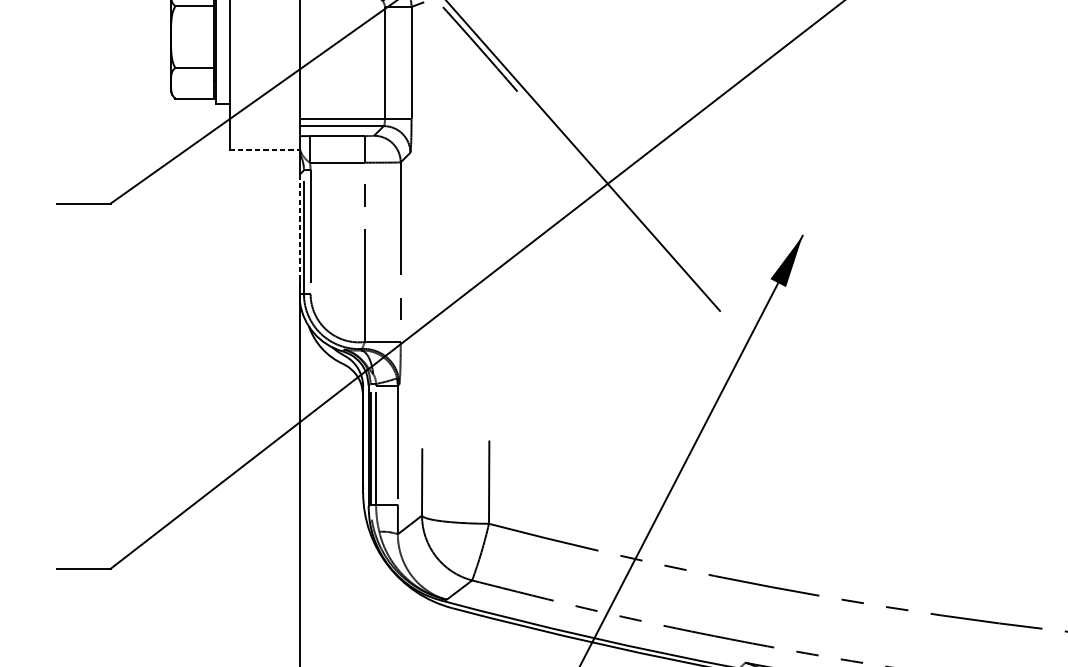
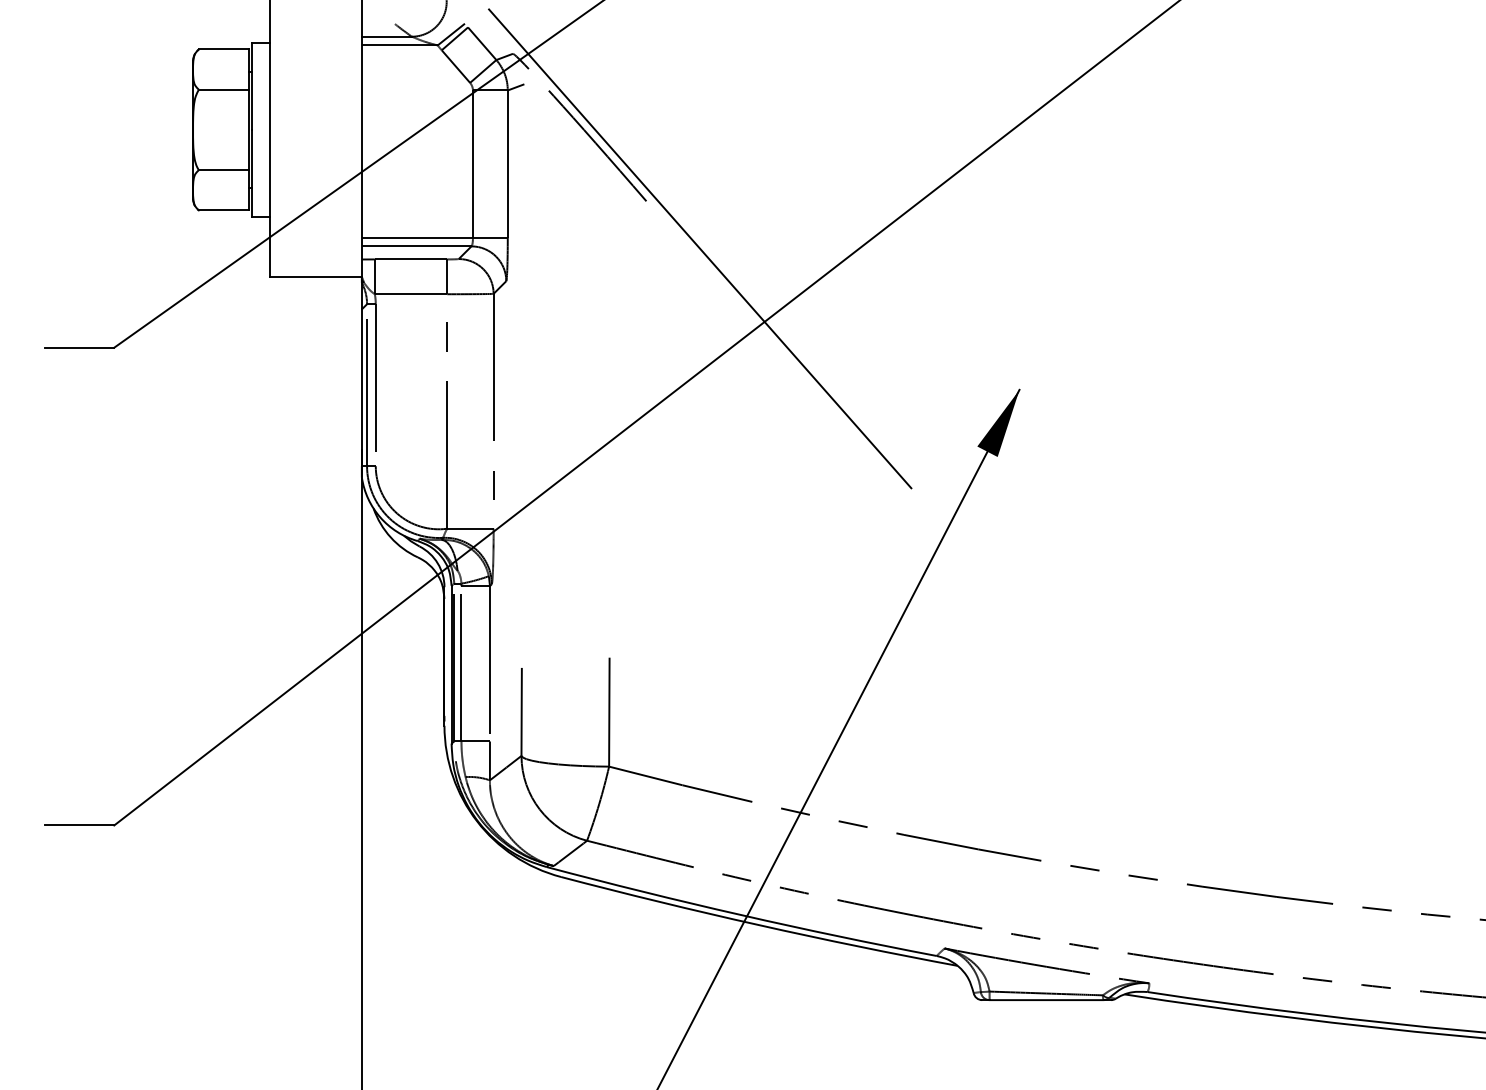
line: (265, 149) -> (316, 277), dashed -> solid
line: (299, 234) -> (361, 388), dashed -> solid

